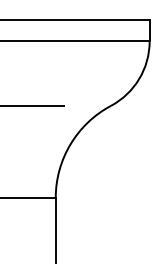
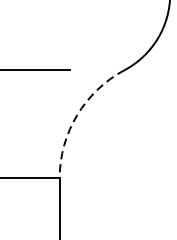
arc: (70, 144) -> (77, 115), solid -> dashed

